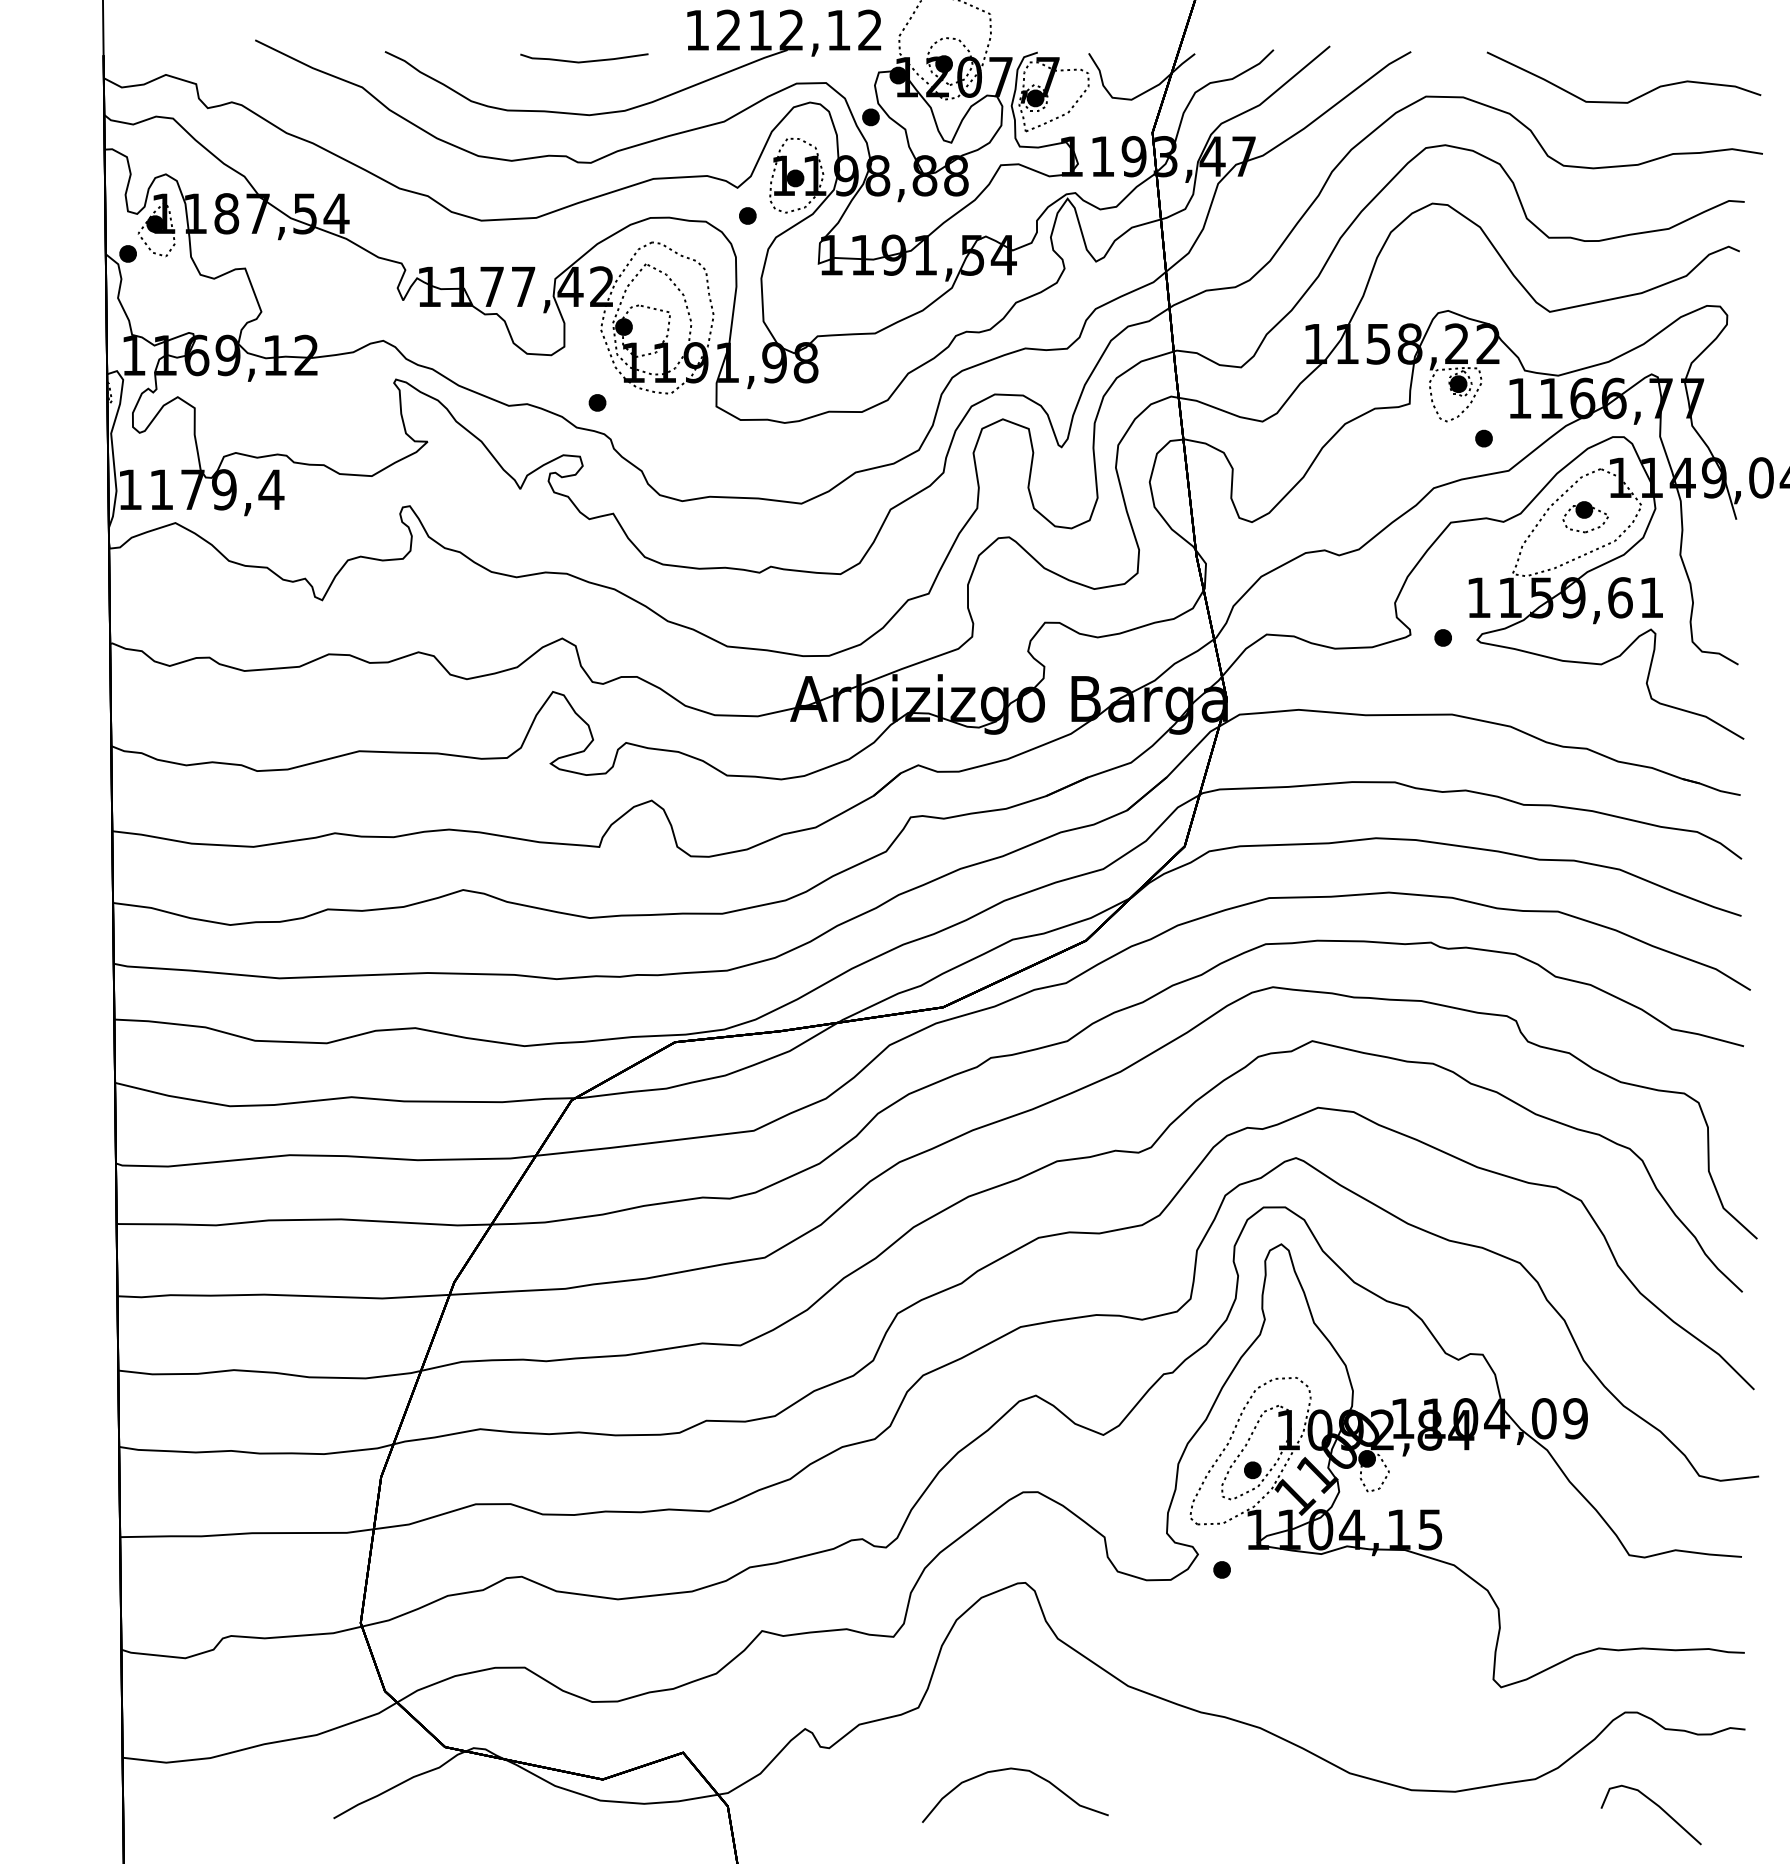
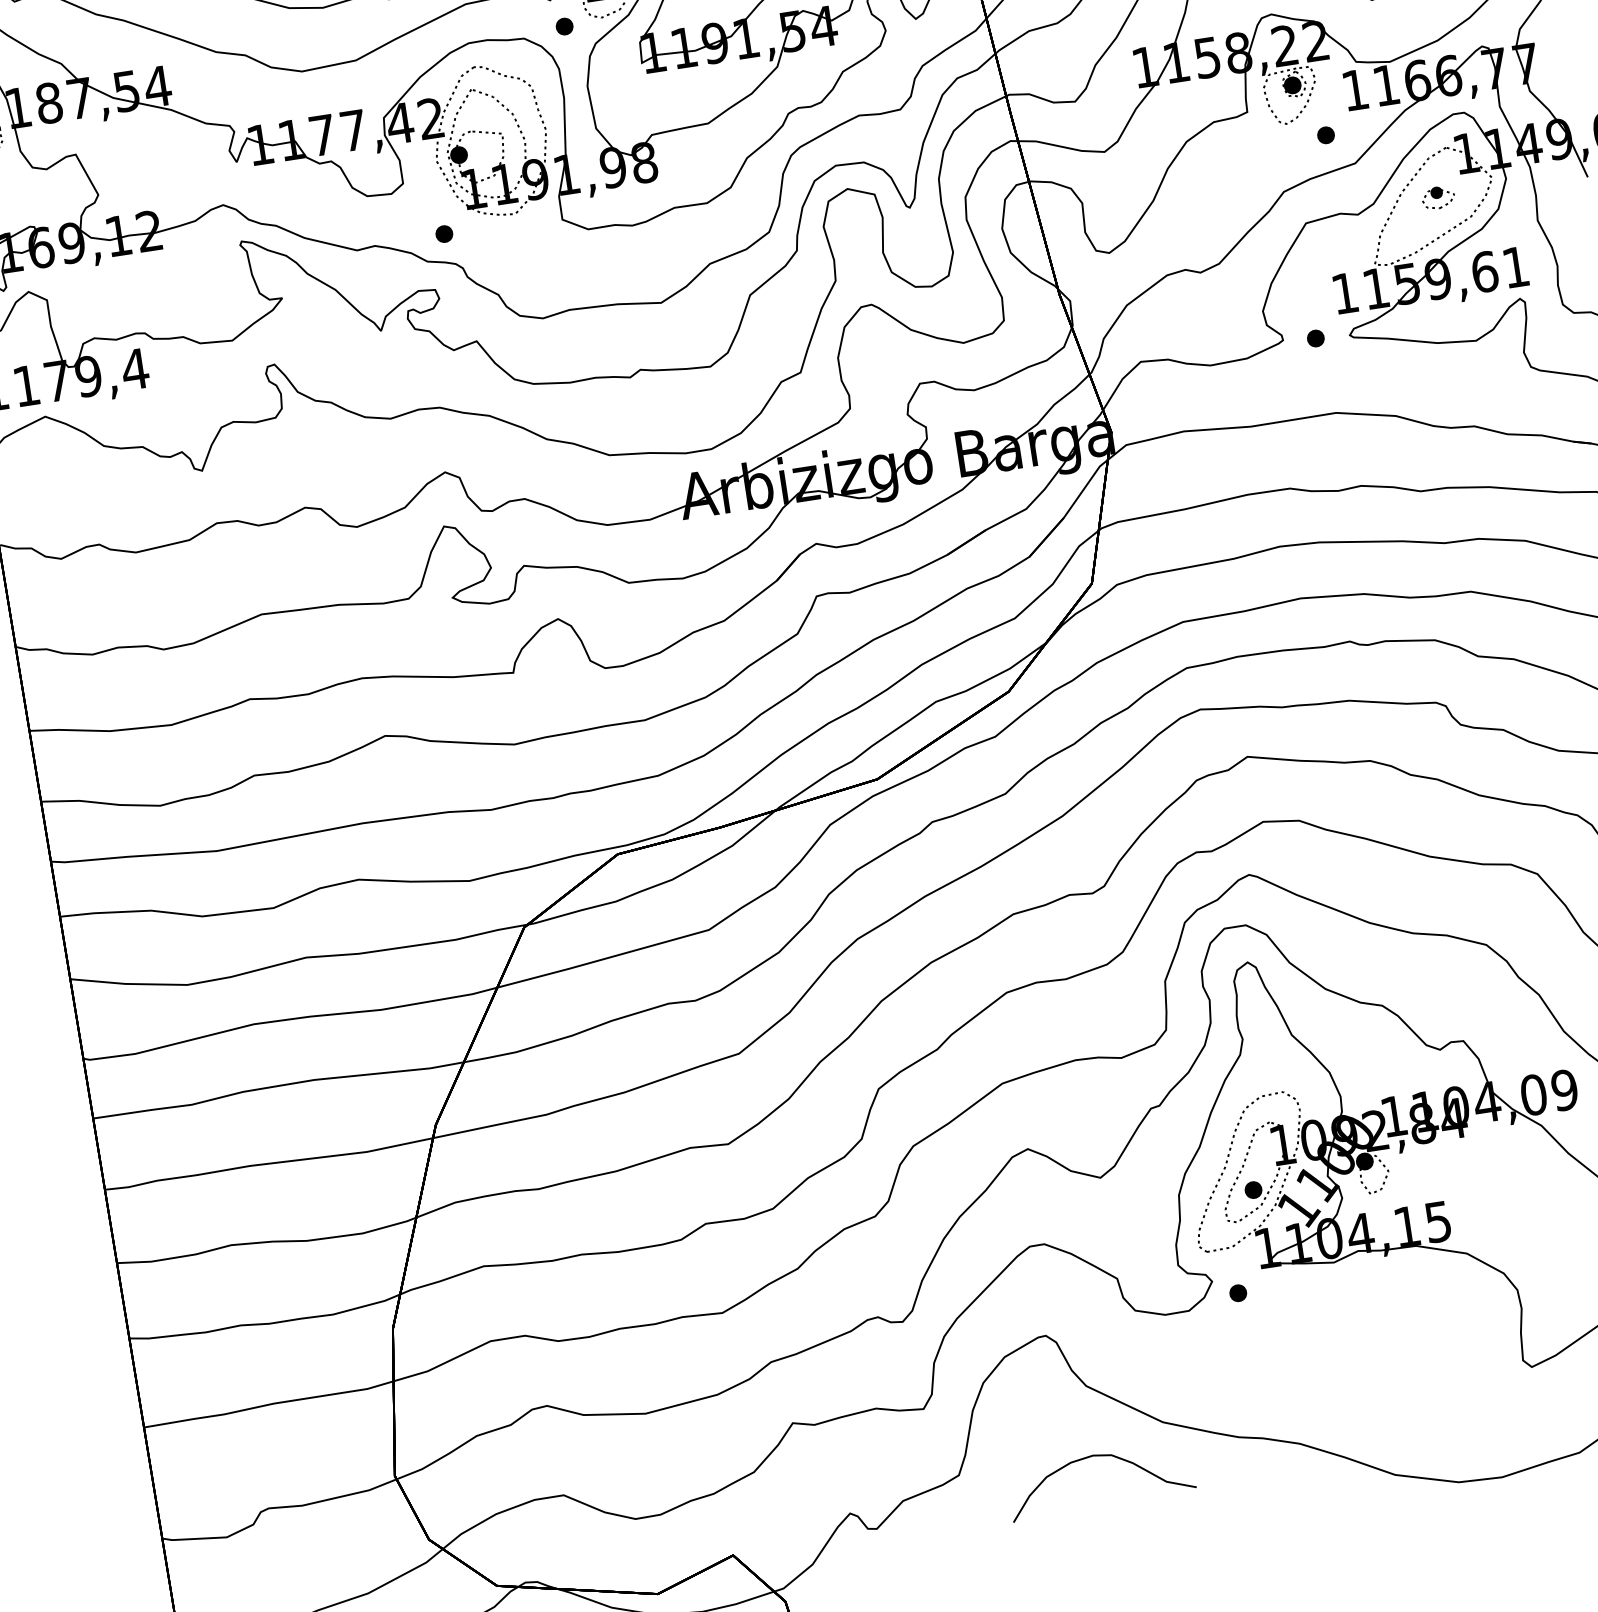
part: (1585, 517) -> (1438, 197), size x0.7
curve: (1016, 1770) -> (1098, 1456), moved

